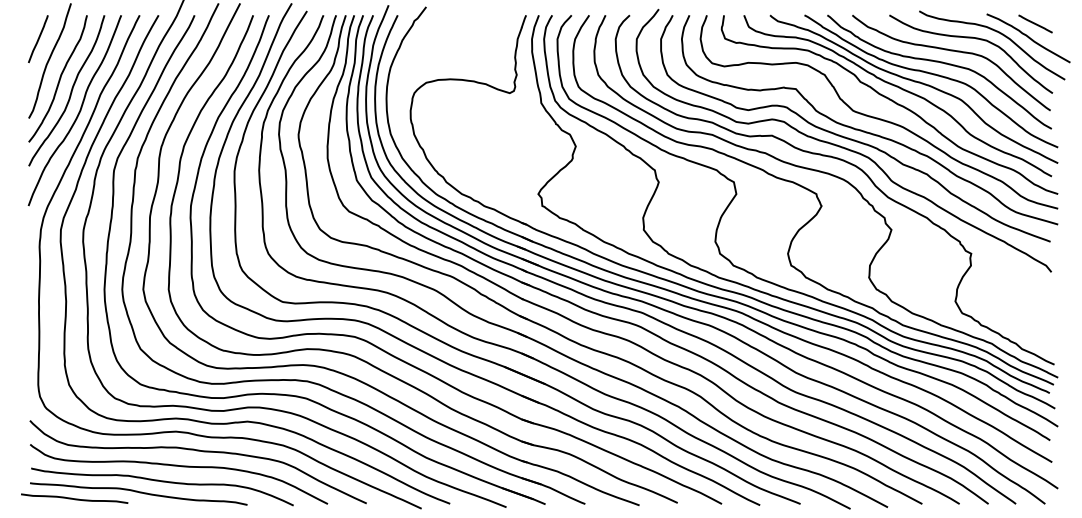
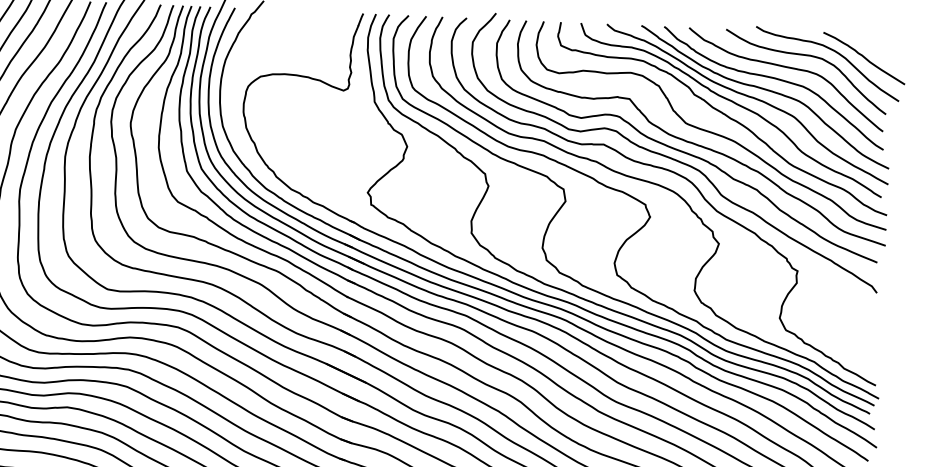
line: (1035, 23) -> (871, 43), removed

